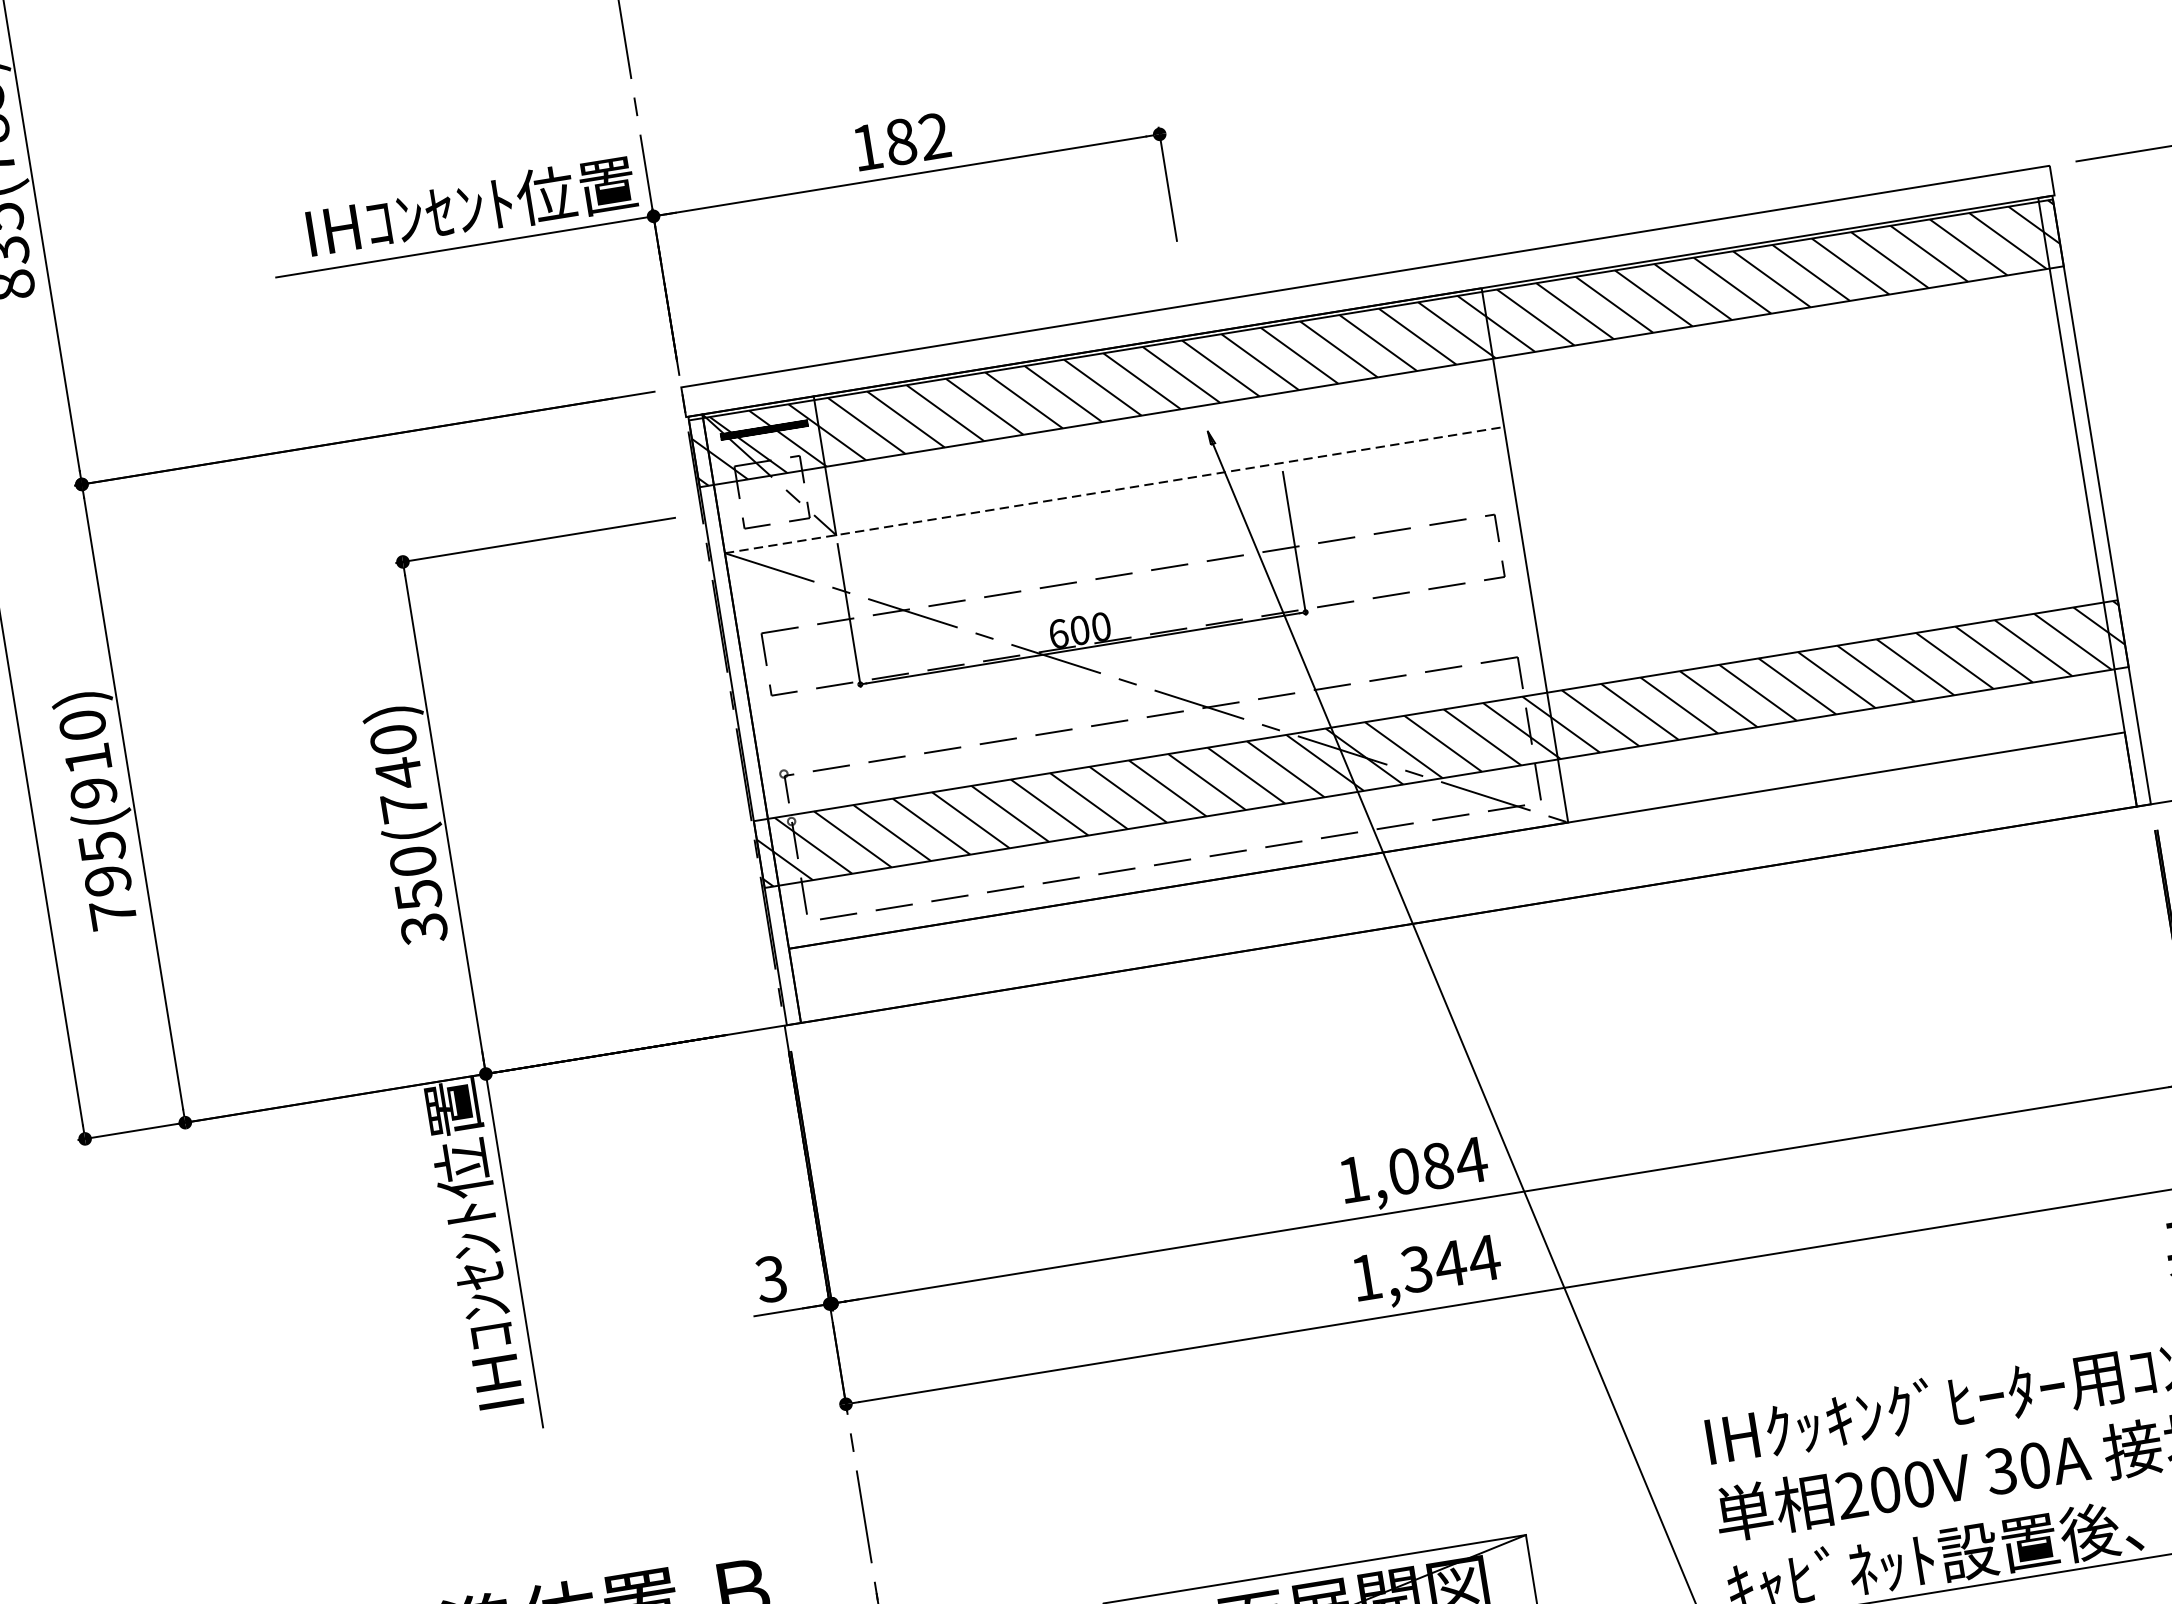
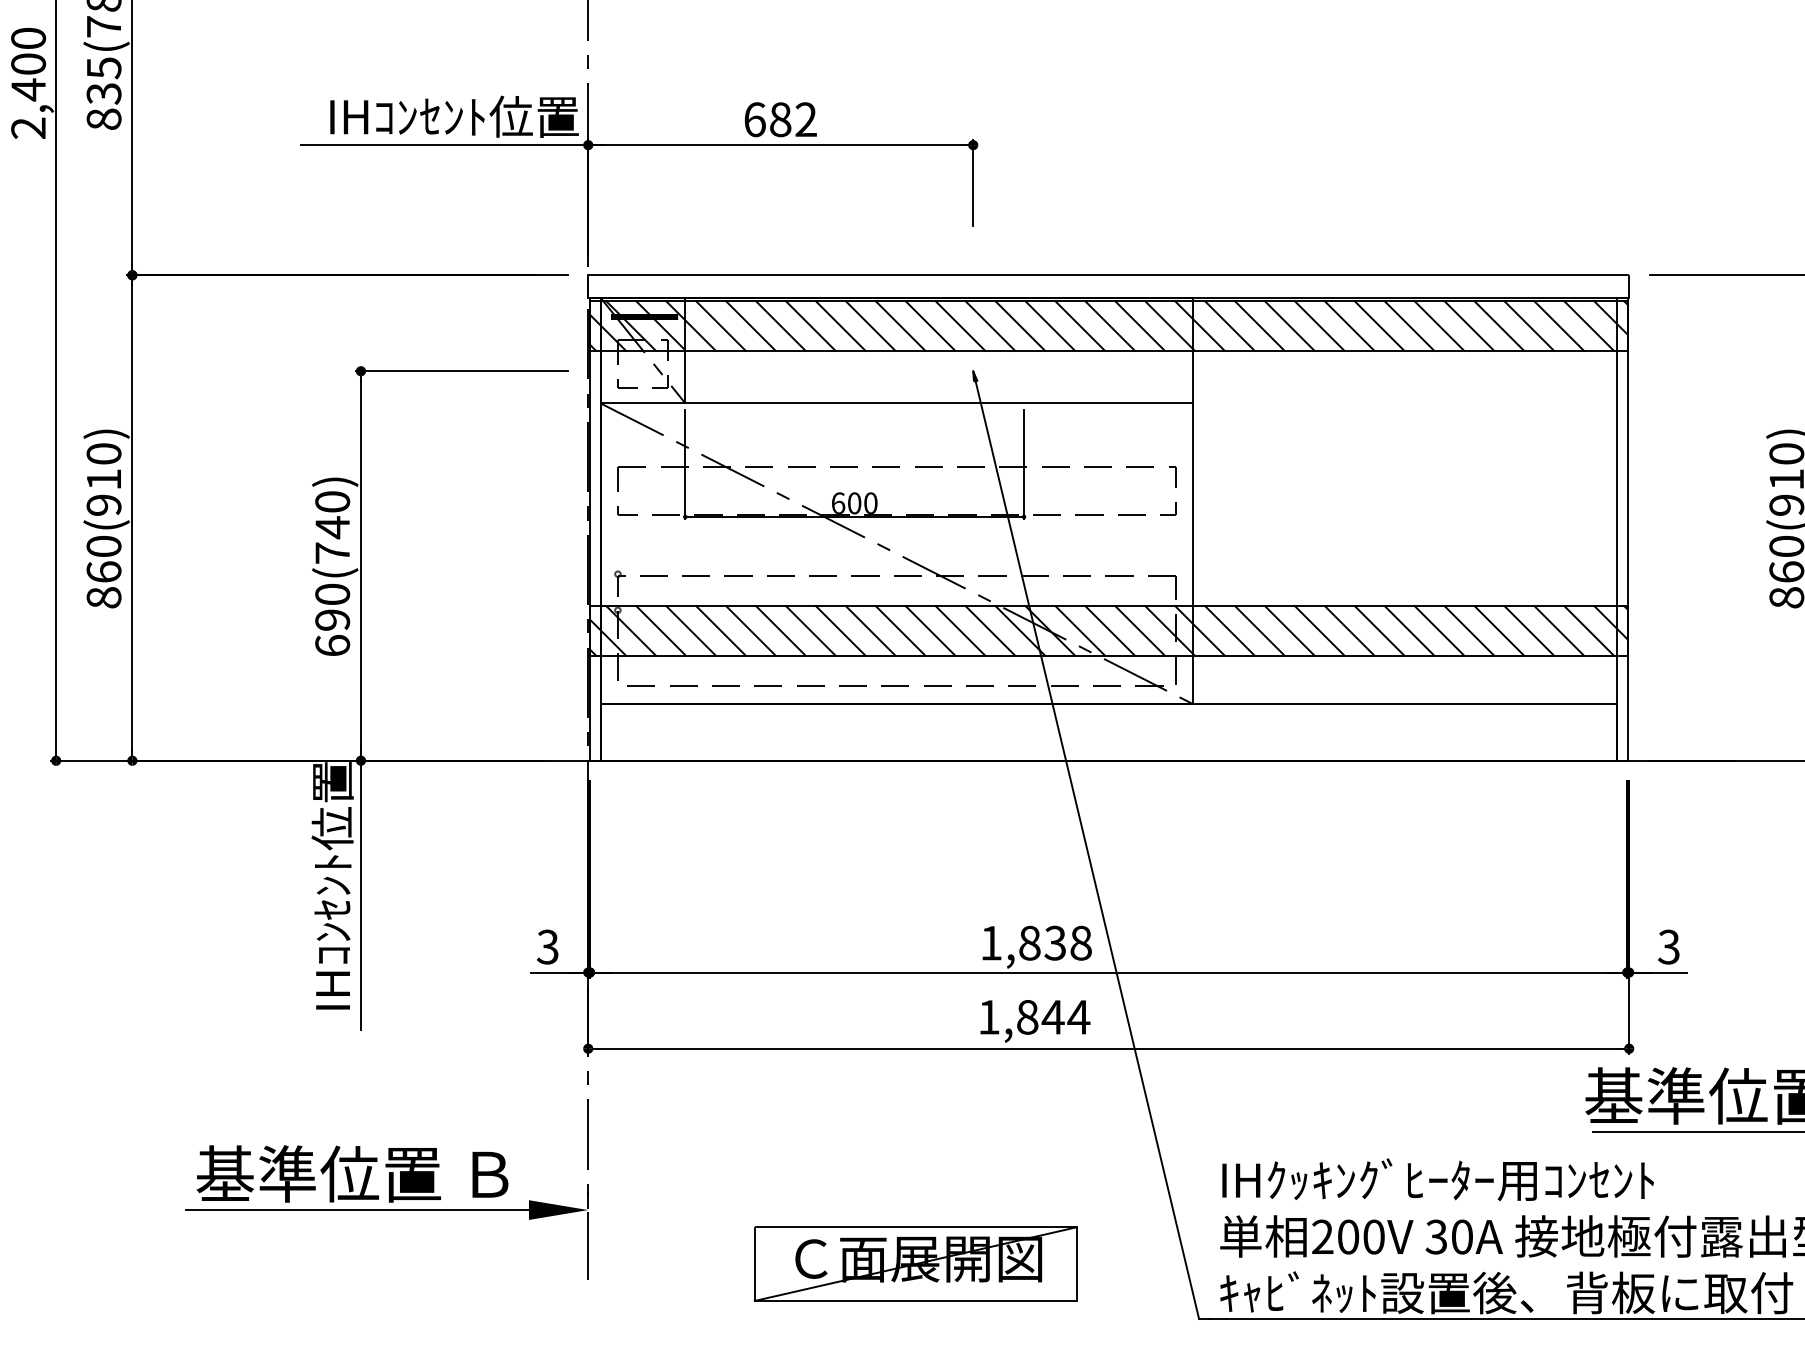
text: (866, 147) -> (754, 119), 182 -> 682
line: (1115, 490) -> (897, 403), dashed -> solid
text: (107, 880) -> (103, 571), 795(910) -> 860(910)
text: (421, 911) -> (332, 632), 350(740) -> 690(740)
text: (1437, 1165) -> (1055, 942), 1,084 -> 1,838
text: (1416, 1268) -> (1027, 1016), 1,344 -> 1,844

